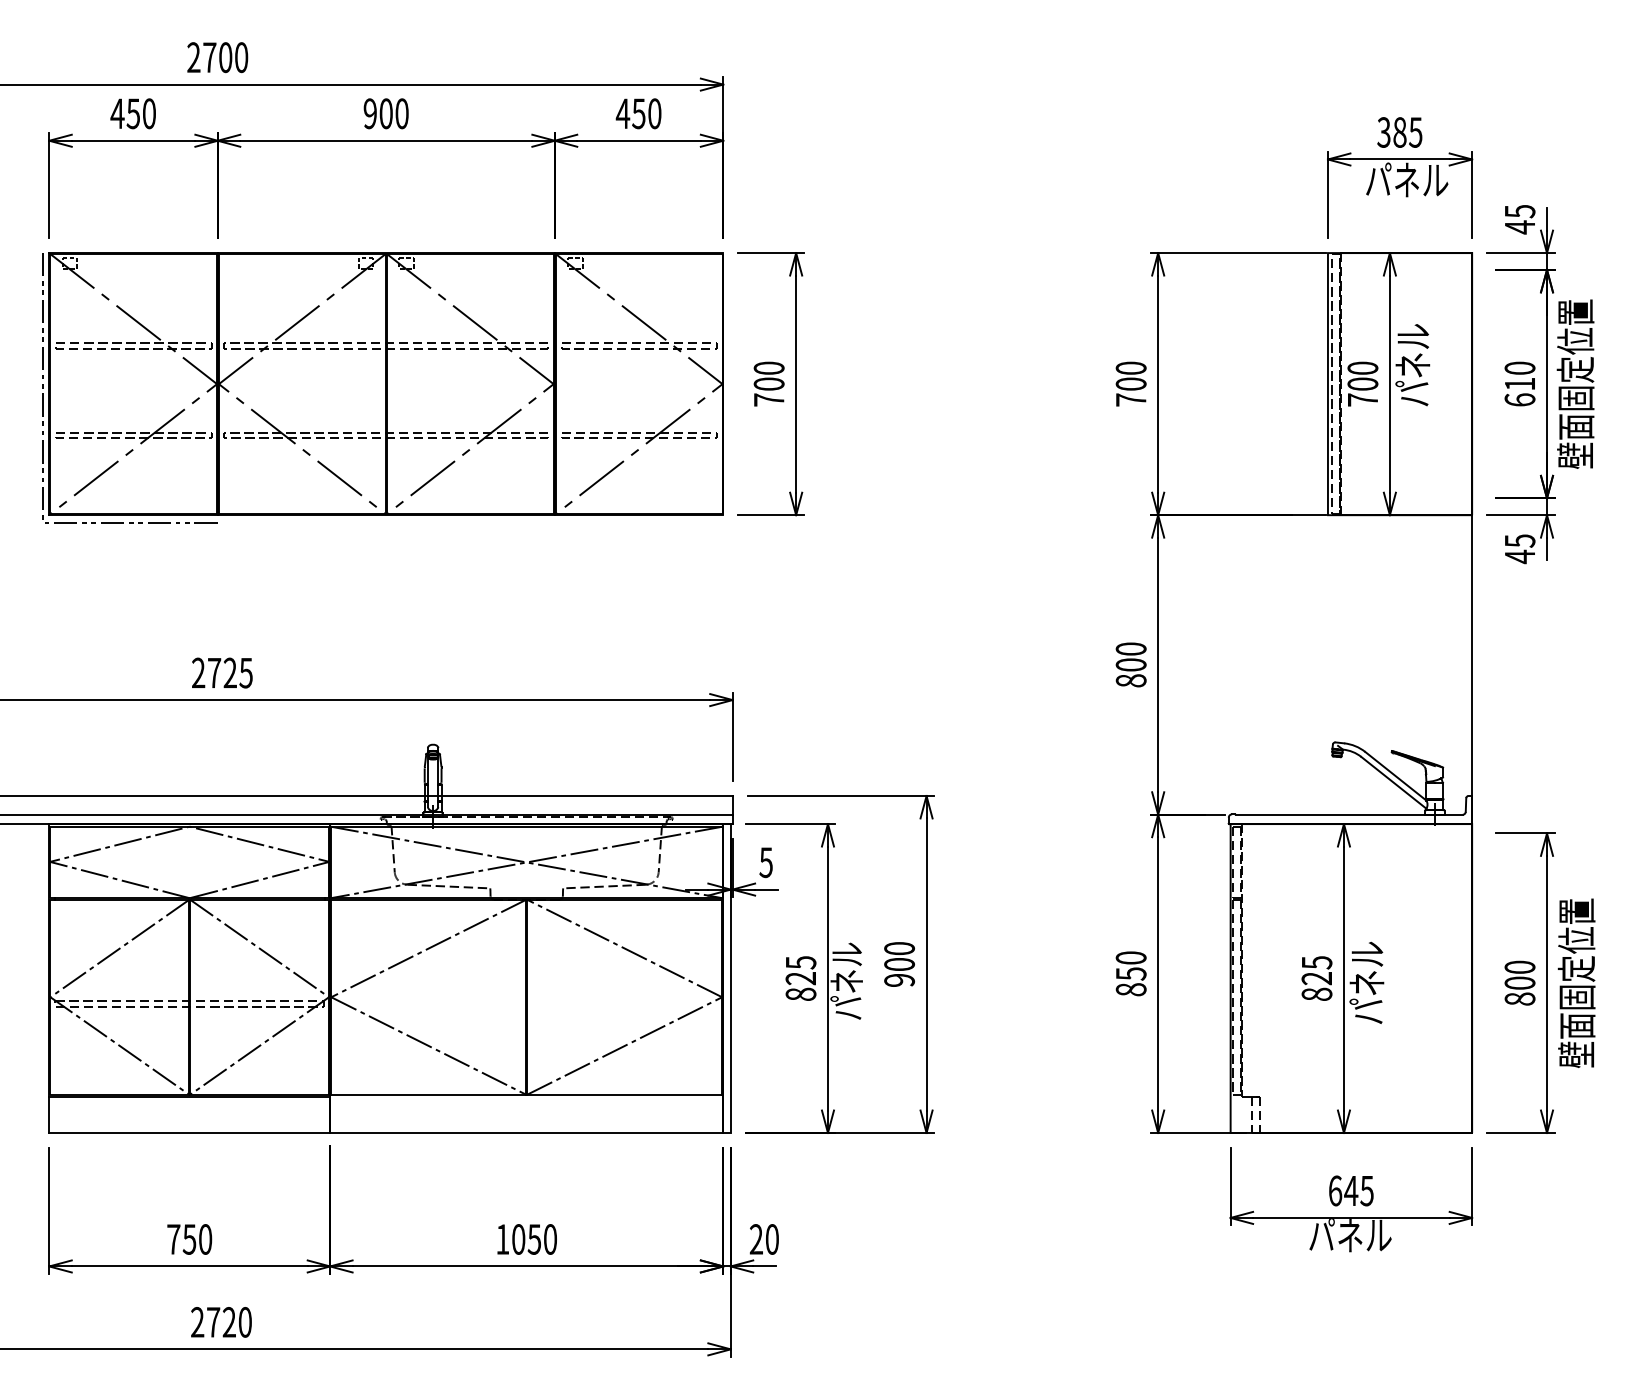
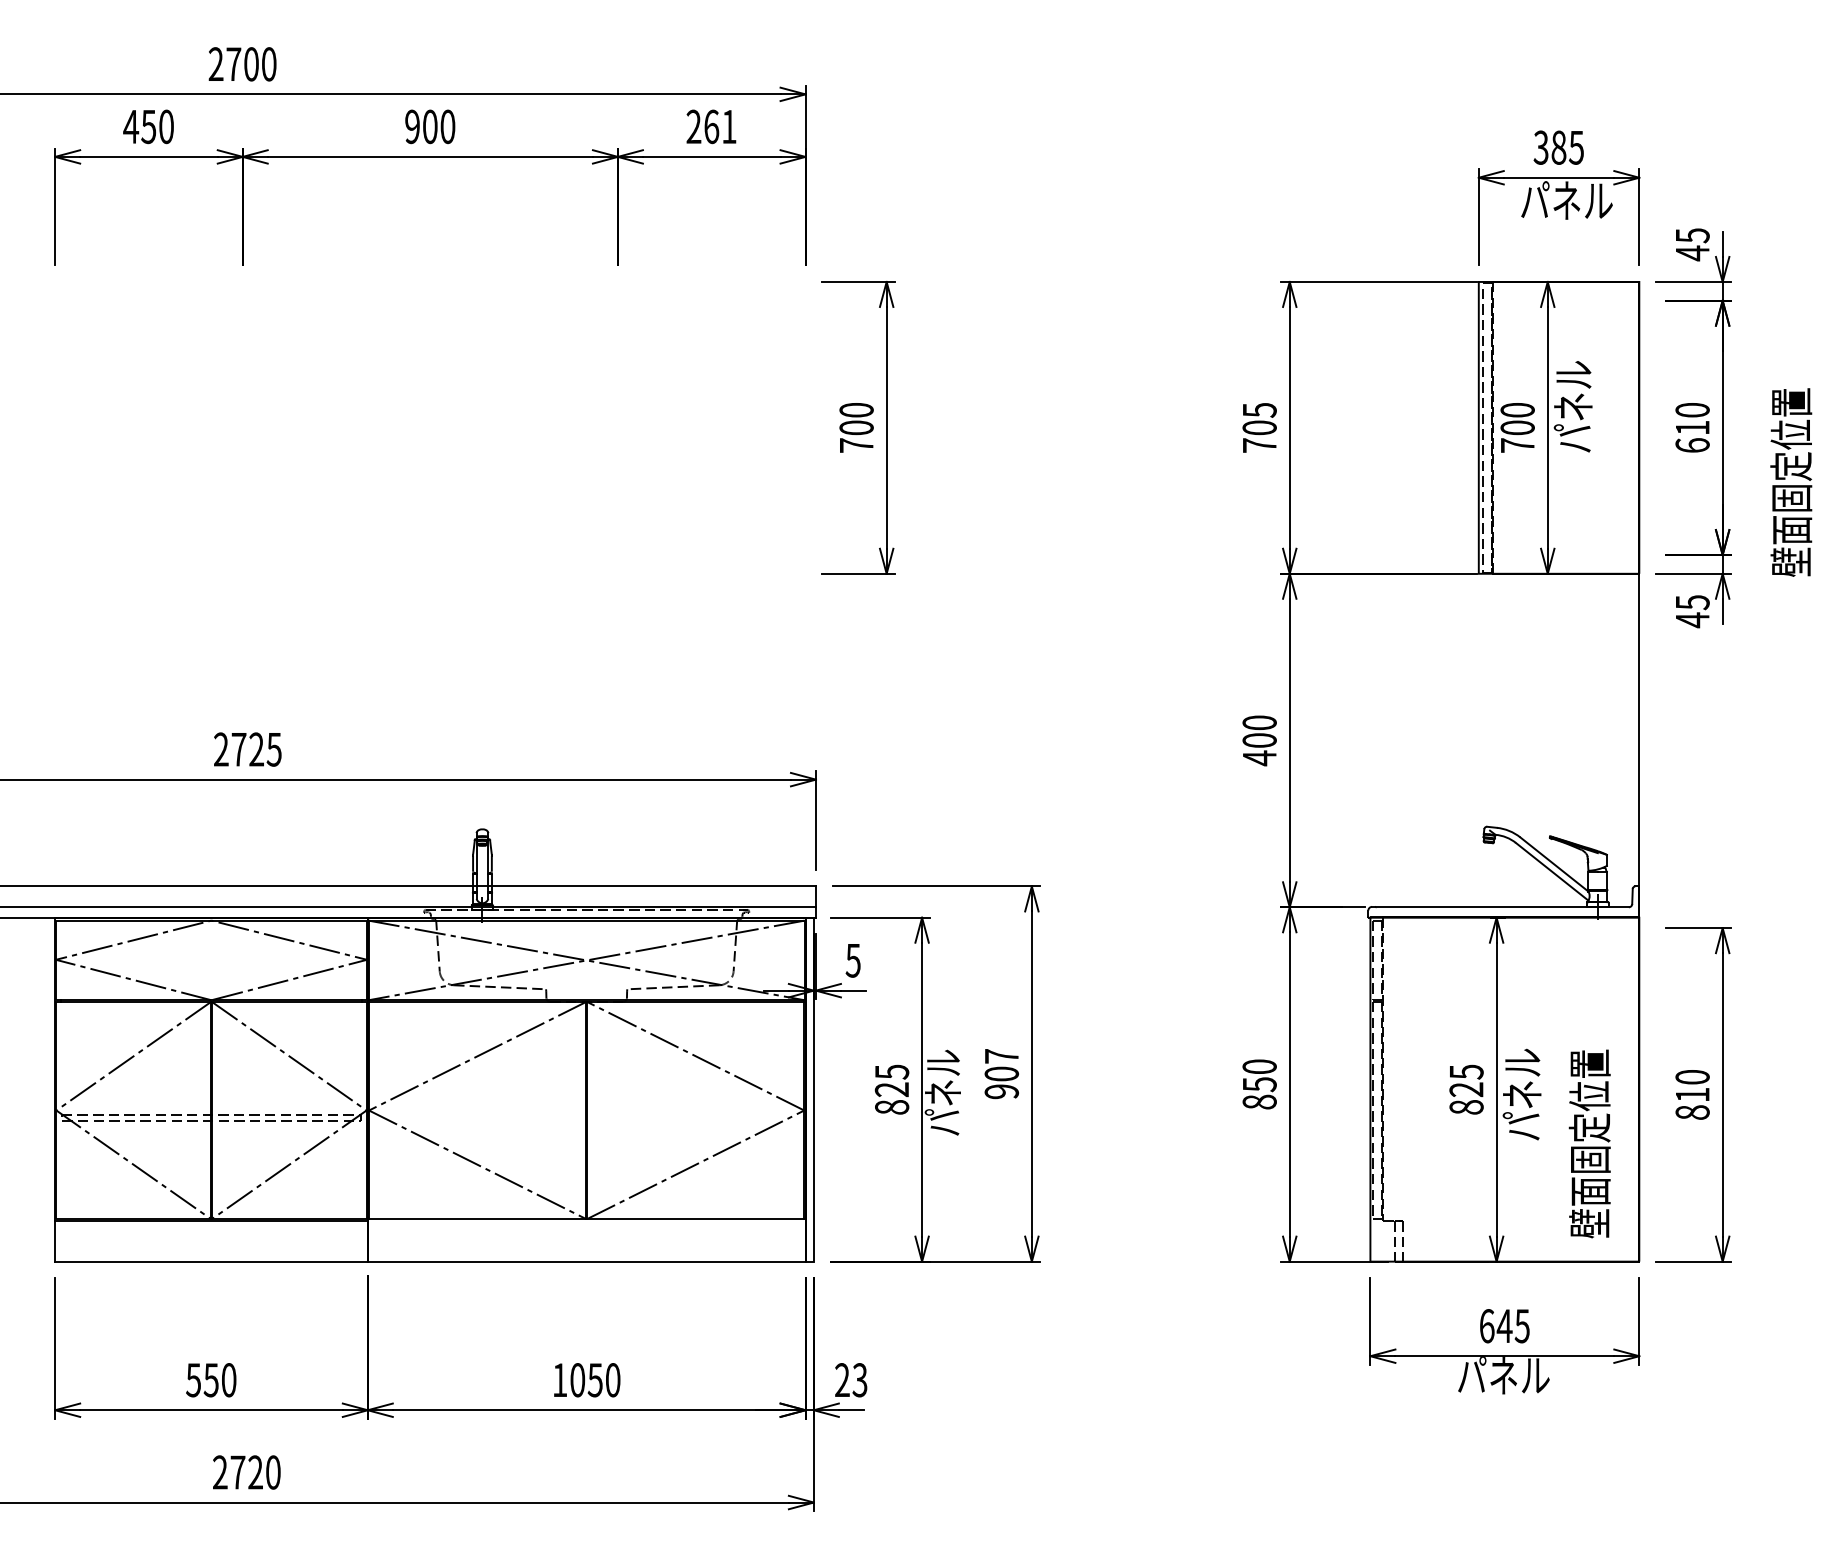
text: (638, 113) -> (711, 126), 450 -> 261
text: (1130, 368) -> (1258, 410), 700 -> 705
text: (1575, 383) -> (1791, 481), moved
part: (382, 387) -> (426, 431), removed
text: (1130, 680) -> (1258, 757), 800 -> 400
text: (899, 948) -> (1001, 1056), 900 -> 907
text: (1519, 982) -> (1692, 1094), 800 -> 810
text: (1576, 982) -> (1589, 1143), moved
text: (173, 1239) -> (193, 1380), 750 -> 550
text: (771, 1239) -> (859, 1380), 20 -> 23

